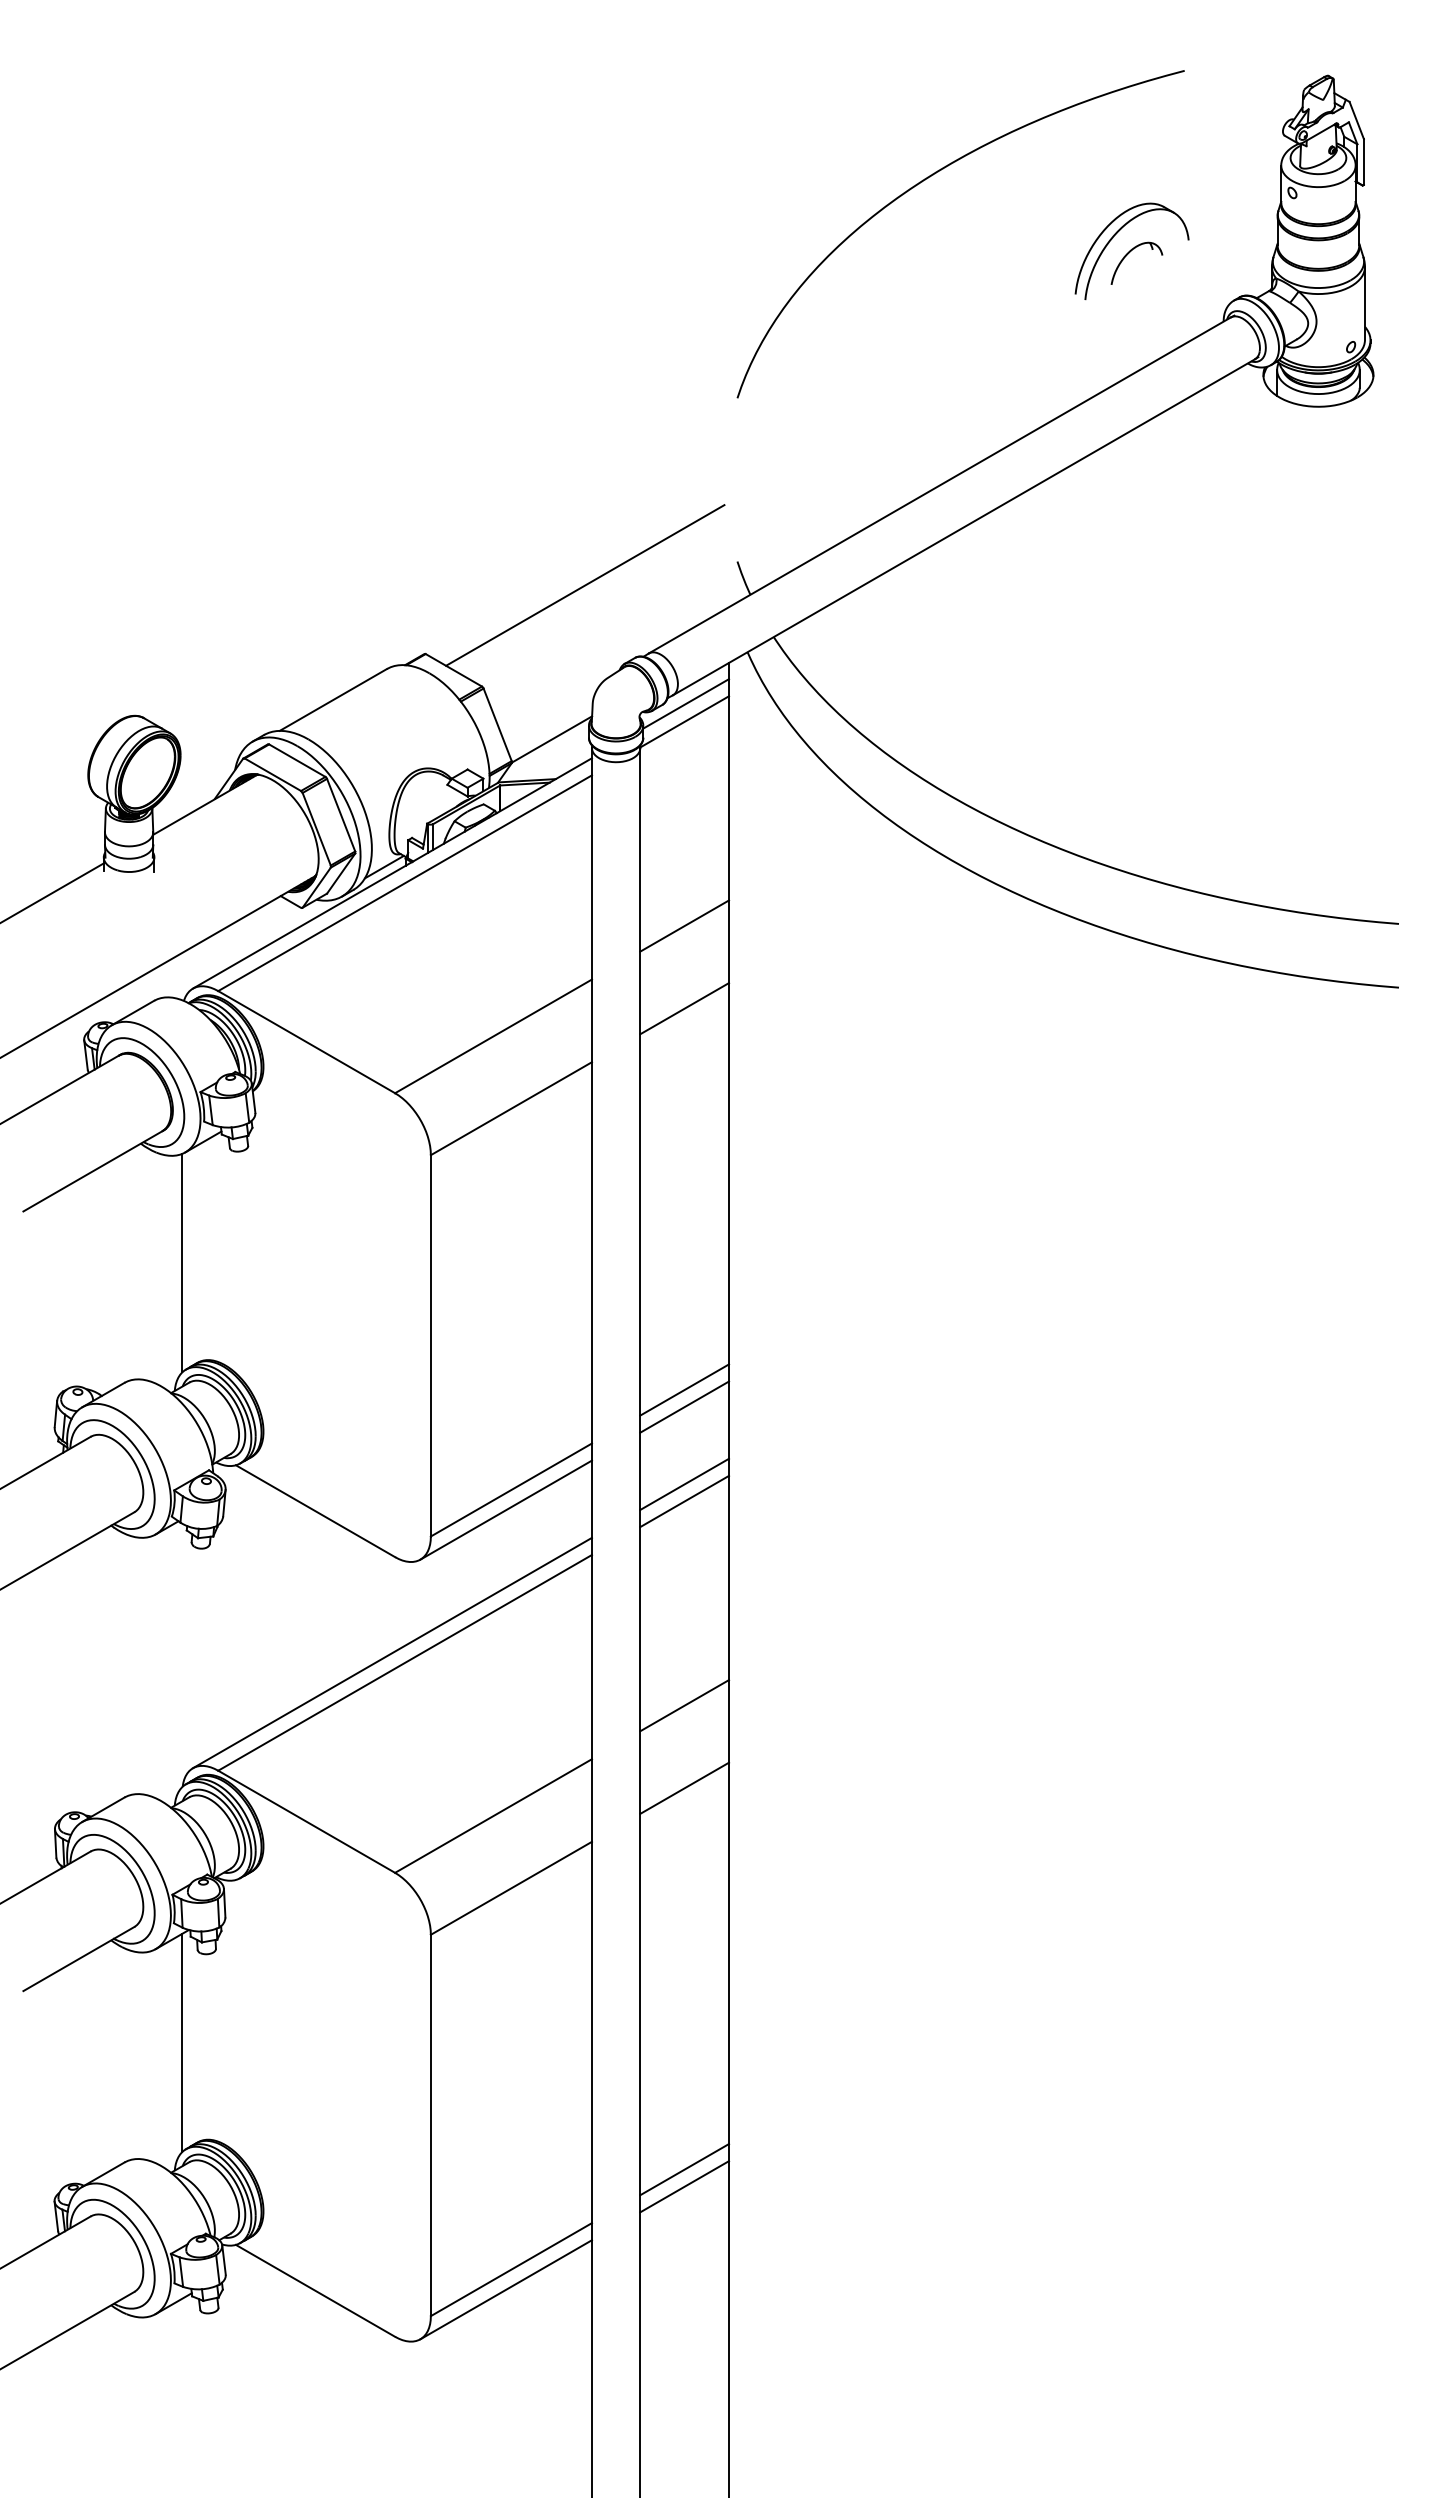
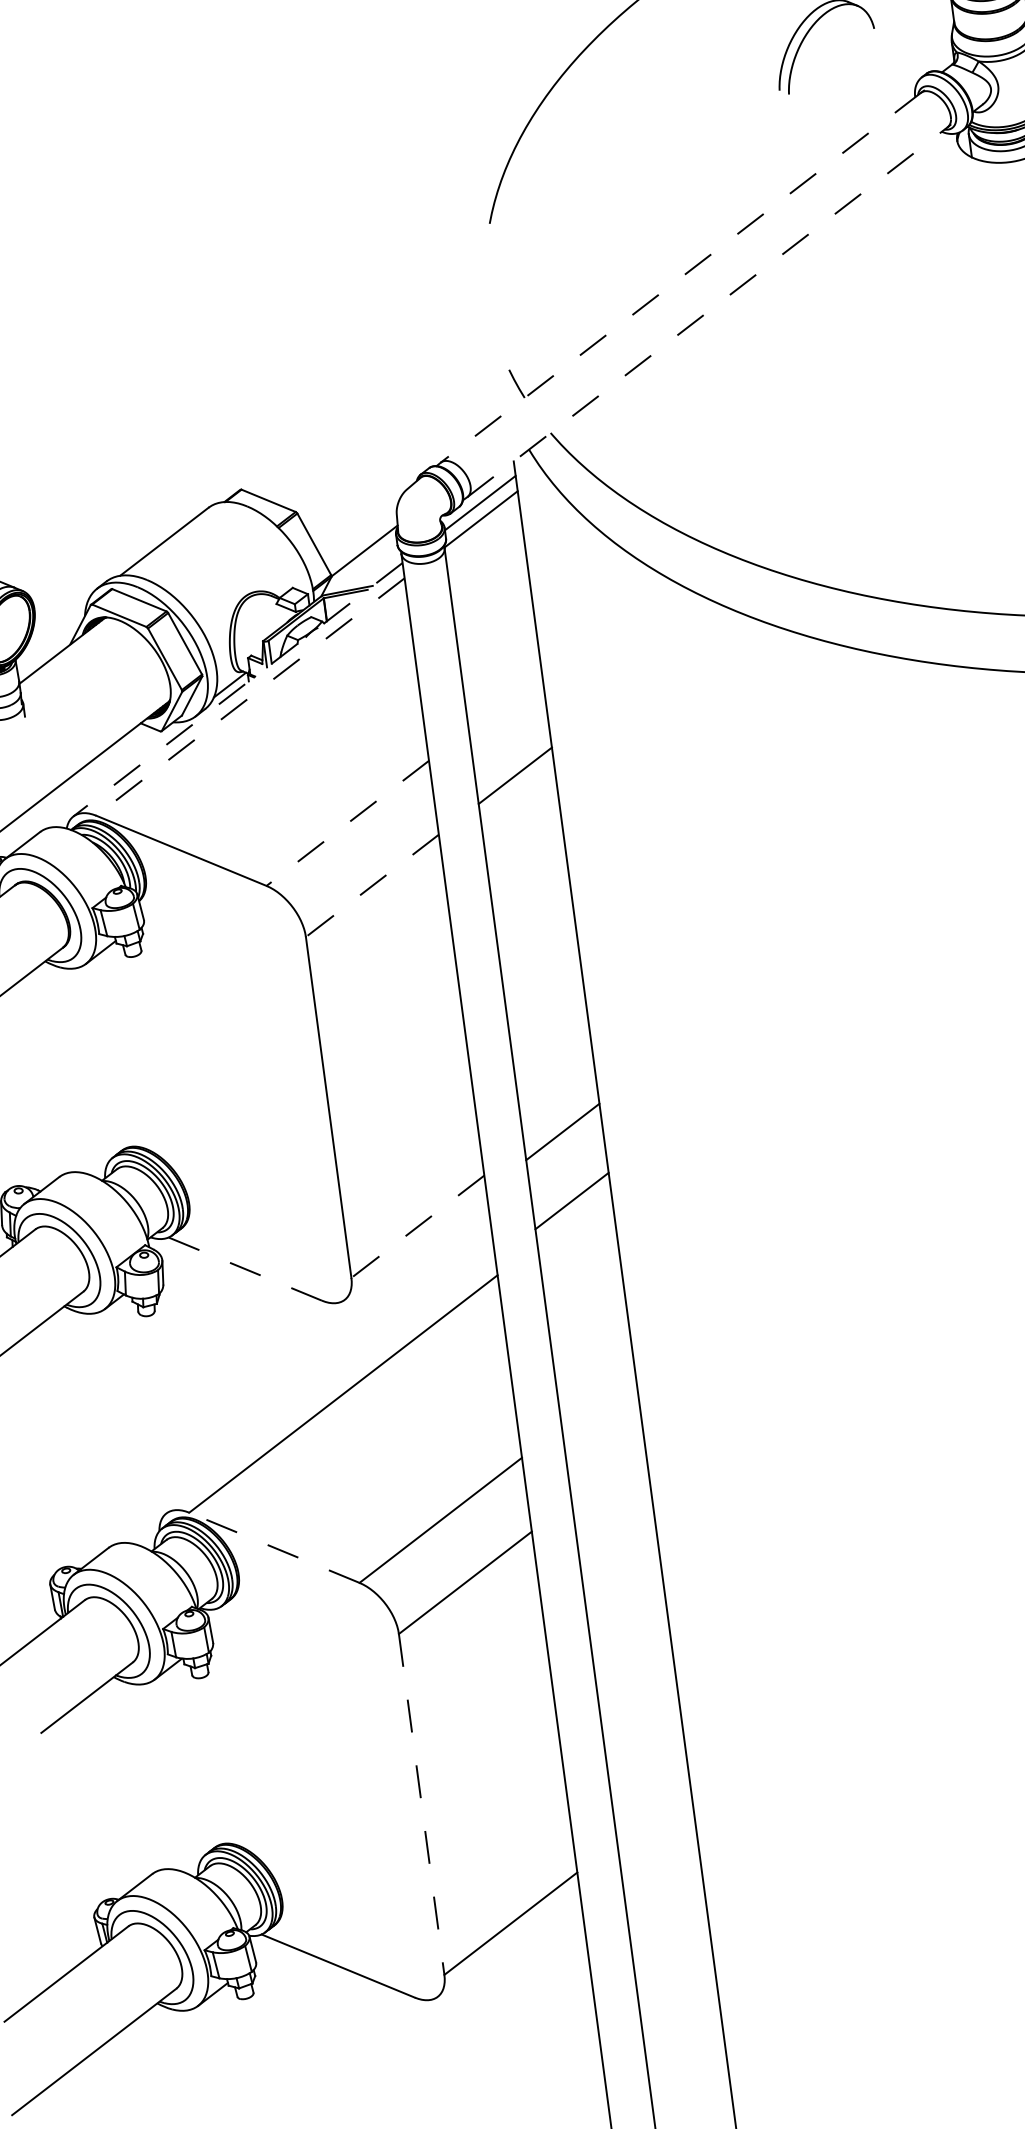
part: (1128, 254) -> (822, 48), removed
line: (939, 485) -> (680, 277), solid -> dashed
line: (964, 527) -> (708, 312), solid -> dashed
line: (585, 585) -> (376, 409), removed
line: (392, 873) -> (238, 689), solid -> dashed
line: (405, 883) -> (250, 697), solid -> dashed
line: (684, 925) -> (505, 701), removed
line: (493, 1036) -> (347, 823), solid -> dashed
line: (511, 1108) -> (372, 885), solid -> dashed
line: (182, 1262) -> (96, 1062), removed
line: (684, 1389) -> (560, 1116), removed
line: (511, 1490) -> (417, 1227), solid -> dashed
line: (684, 1501) -> (573, 1216), removed
line: (505, 1509) -> (414, 1244), removed
line: (315, 1511) -> (245, 1269), solid -> dashed
line: (391, 1652) -> (330, 1386), removed
line: (684, 1705) -> (598, 1398), removed
line: (684, 1787) -> (608, 1472), removed
line: (306, 1821) -> (274, 1547), solid -> dashed
line: (182, 2042) -> (189, 1759), removed
line: (430, 2125) -> (421, 1804), solid -> dashed
line: (684, 2169) -> (653, 1813), removed
line: (684, 2186) -> (655, 1828), removed
line: (505, 2289) -> (507, 1942), removed

